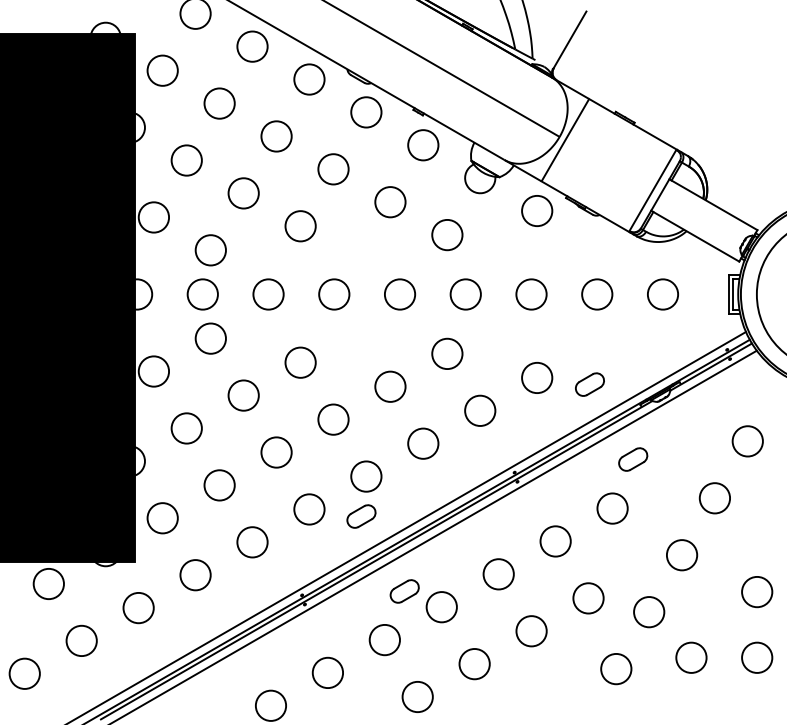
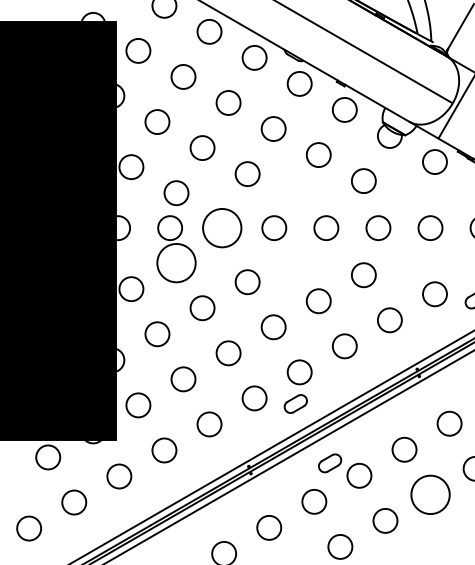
circle: (268, 294) -> (222, 228), size x1.6
circle: (210, 338) -> (176, 263), size x1.6
circle: (531, 631) -> (430, 495), size x1.6

